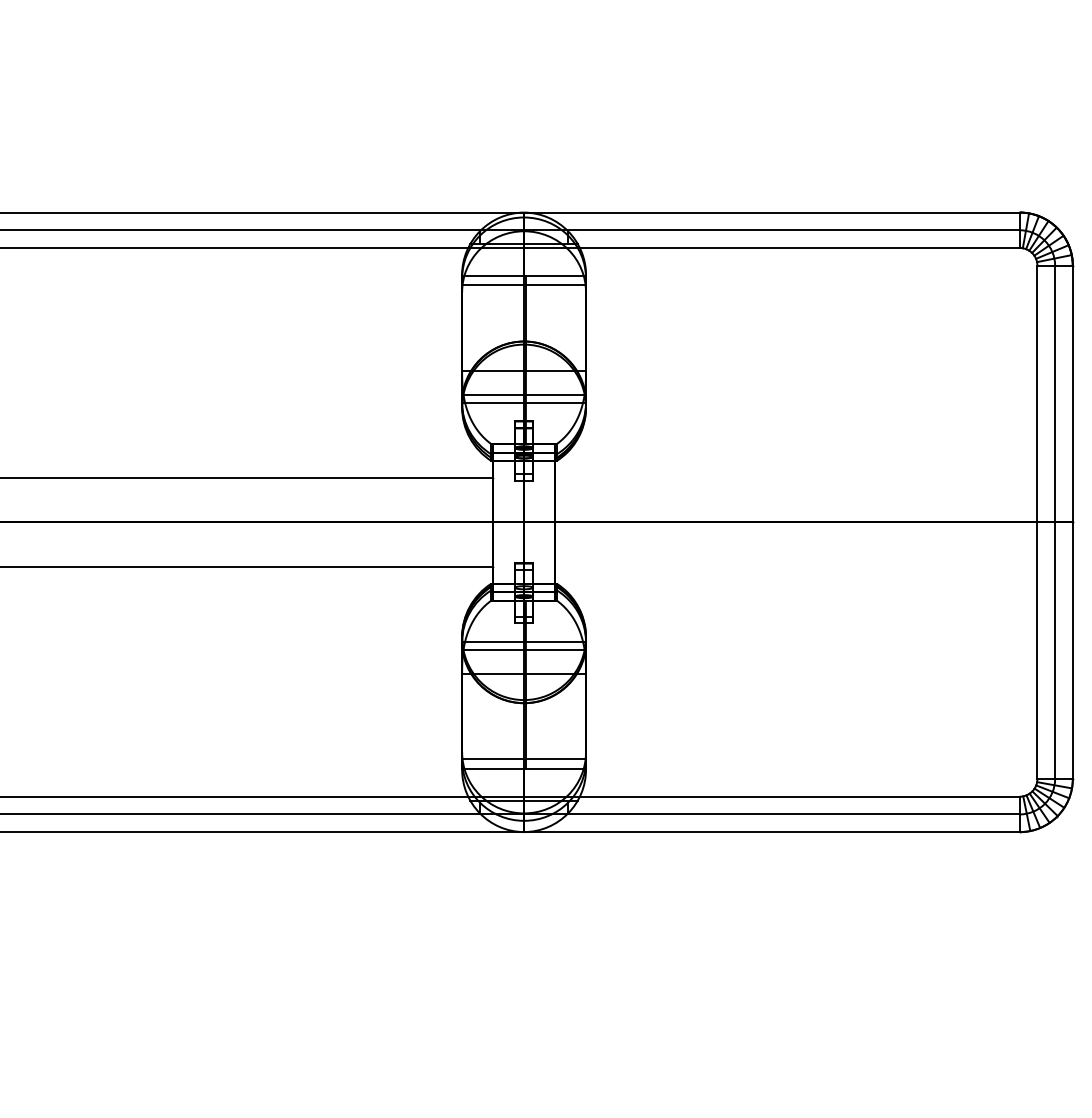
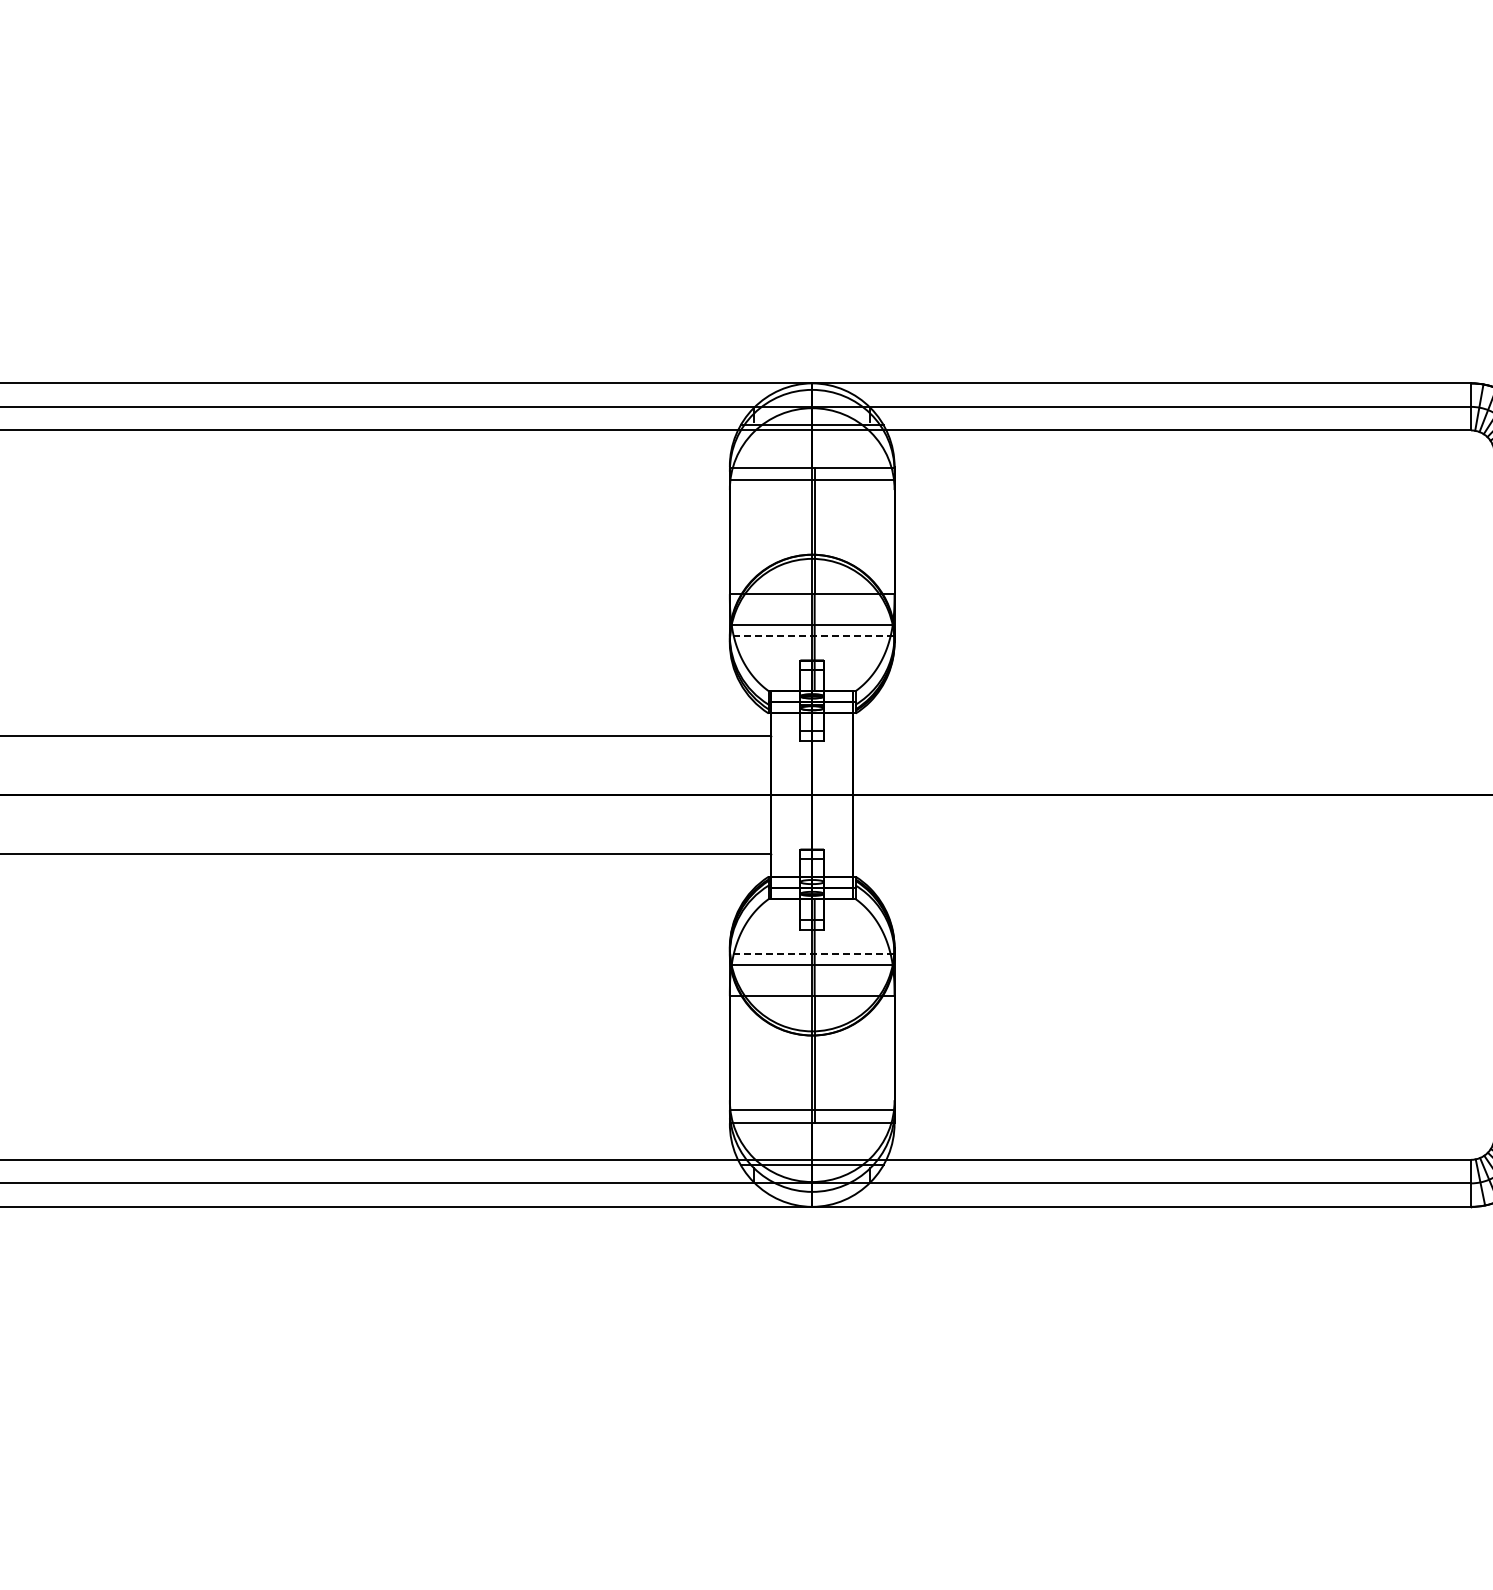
line: (523, 403) -> (811, 636), solid -> dashed
line: (523, 642) -> (811, 954), solid -> dashed

